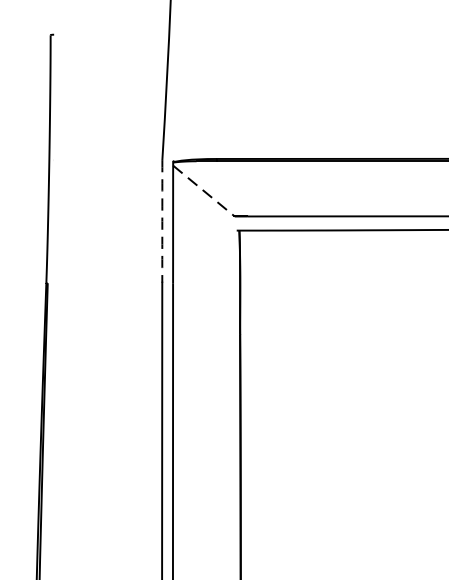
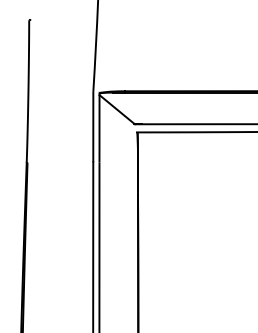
line: (204, 190) -> (117, 109), dashed -> solid
arc: (162, 222) -> (93, 127), dashed -> solid

